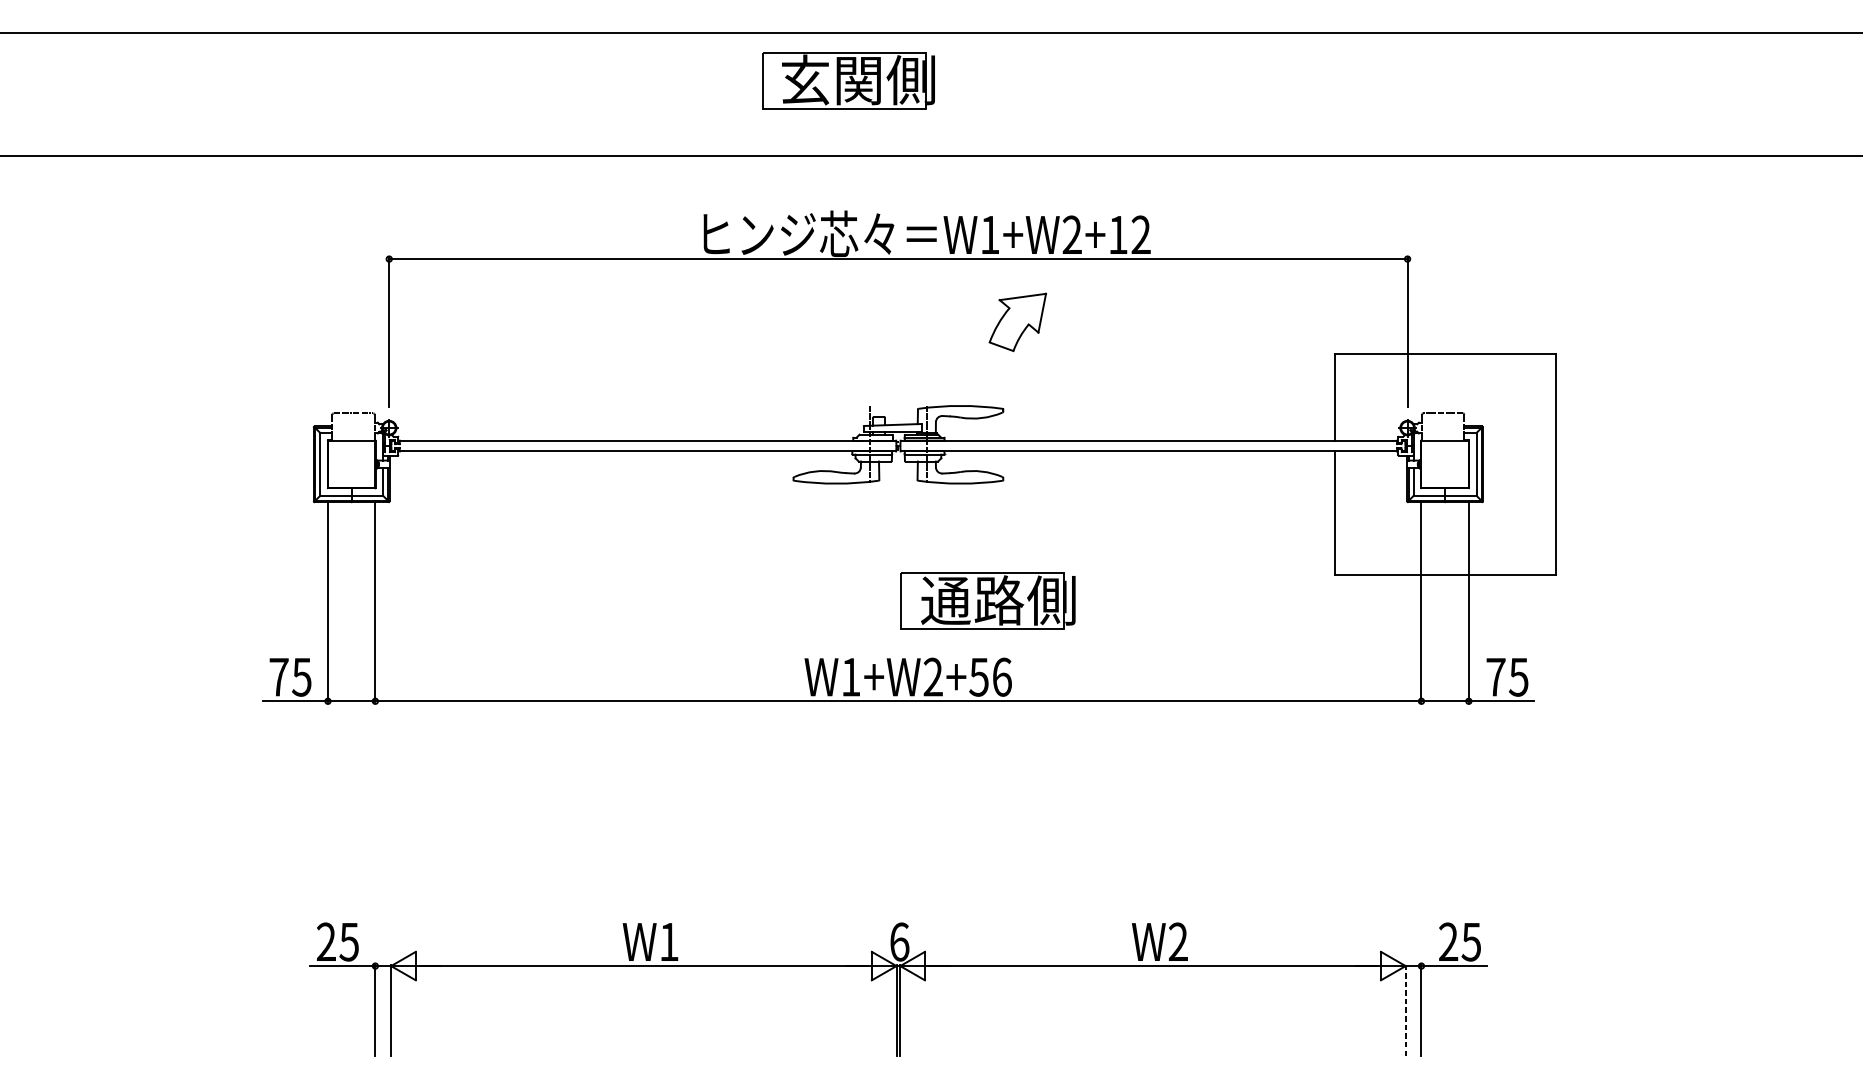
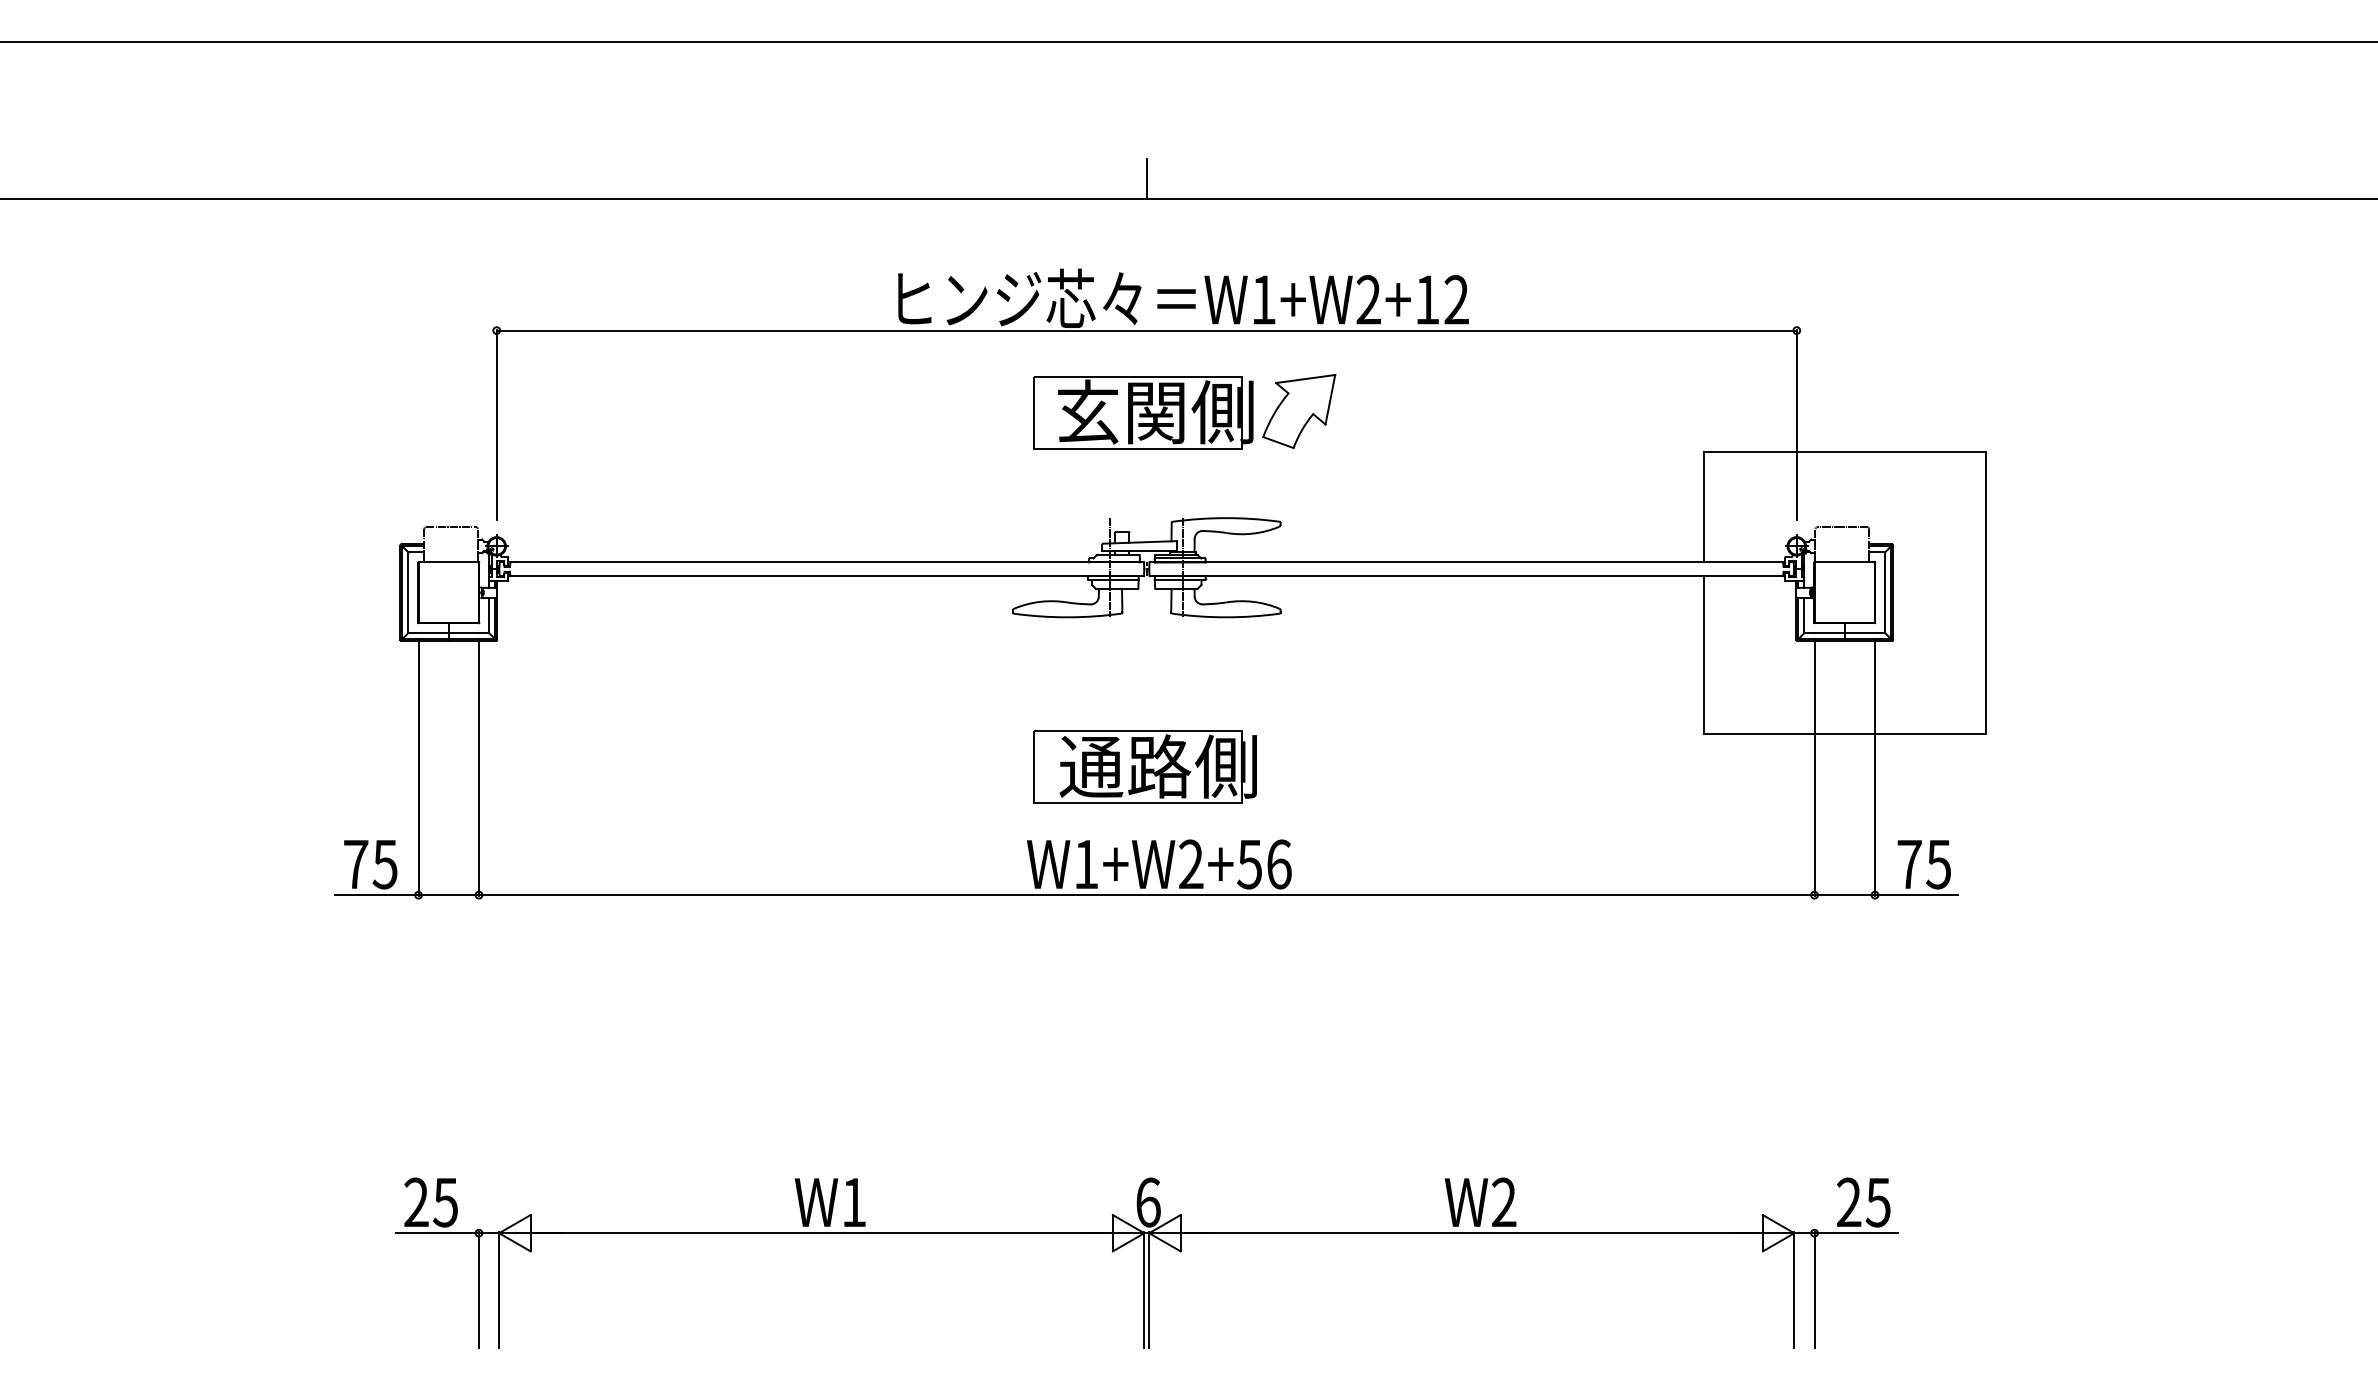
part: (848, 80) -> (1143, 412), moved
line: (898, 139) -> (1146, 178), added
part: (987, 600) -> (1144, 766), moved
line: (1405, 1010) -> (1794, 1290), dashed -> solid

